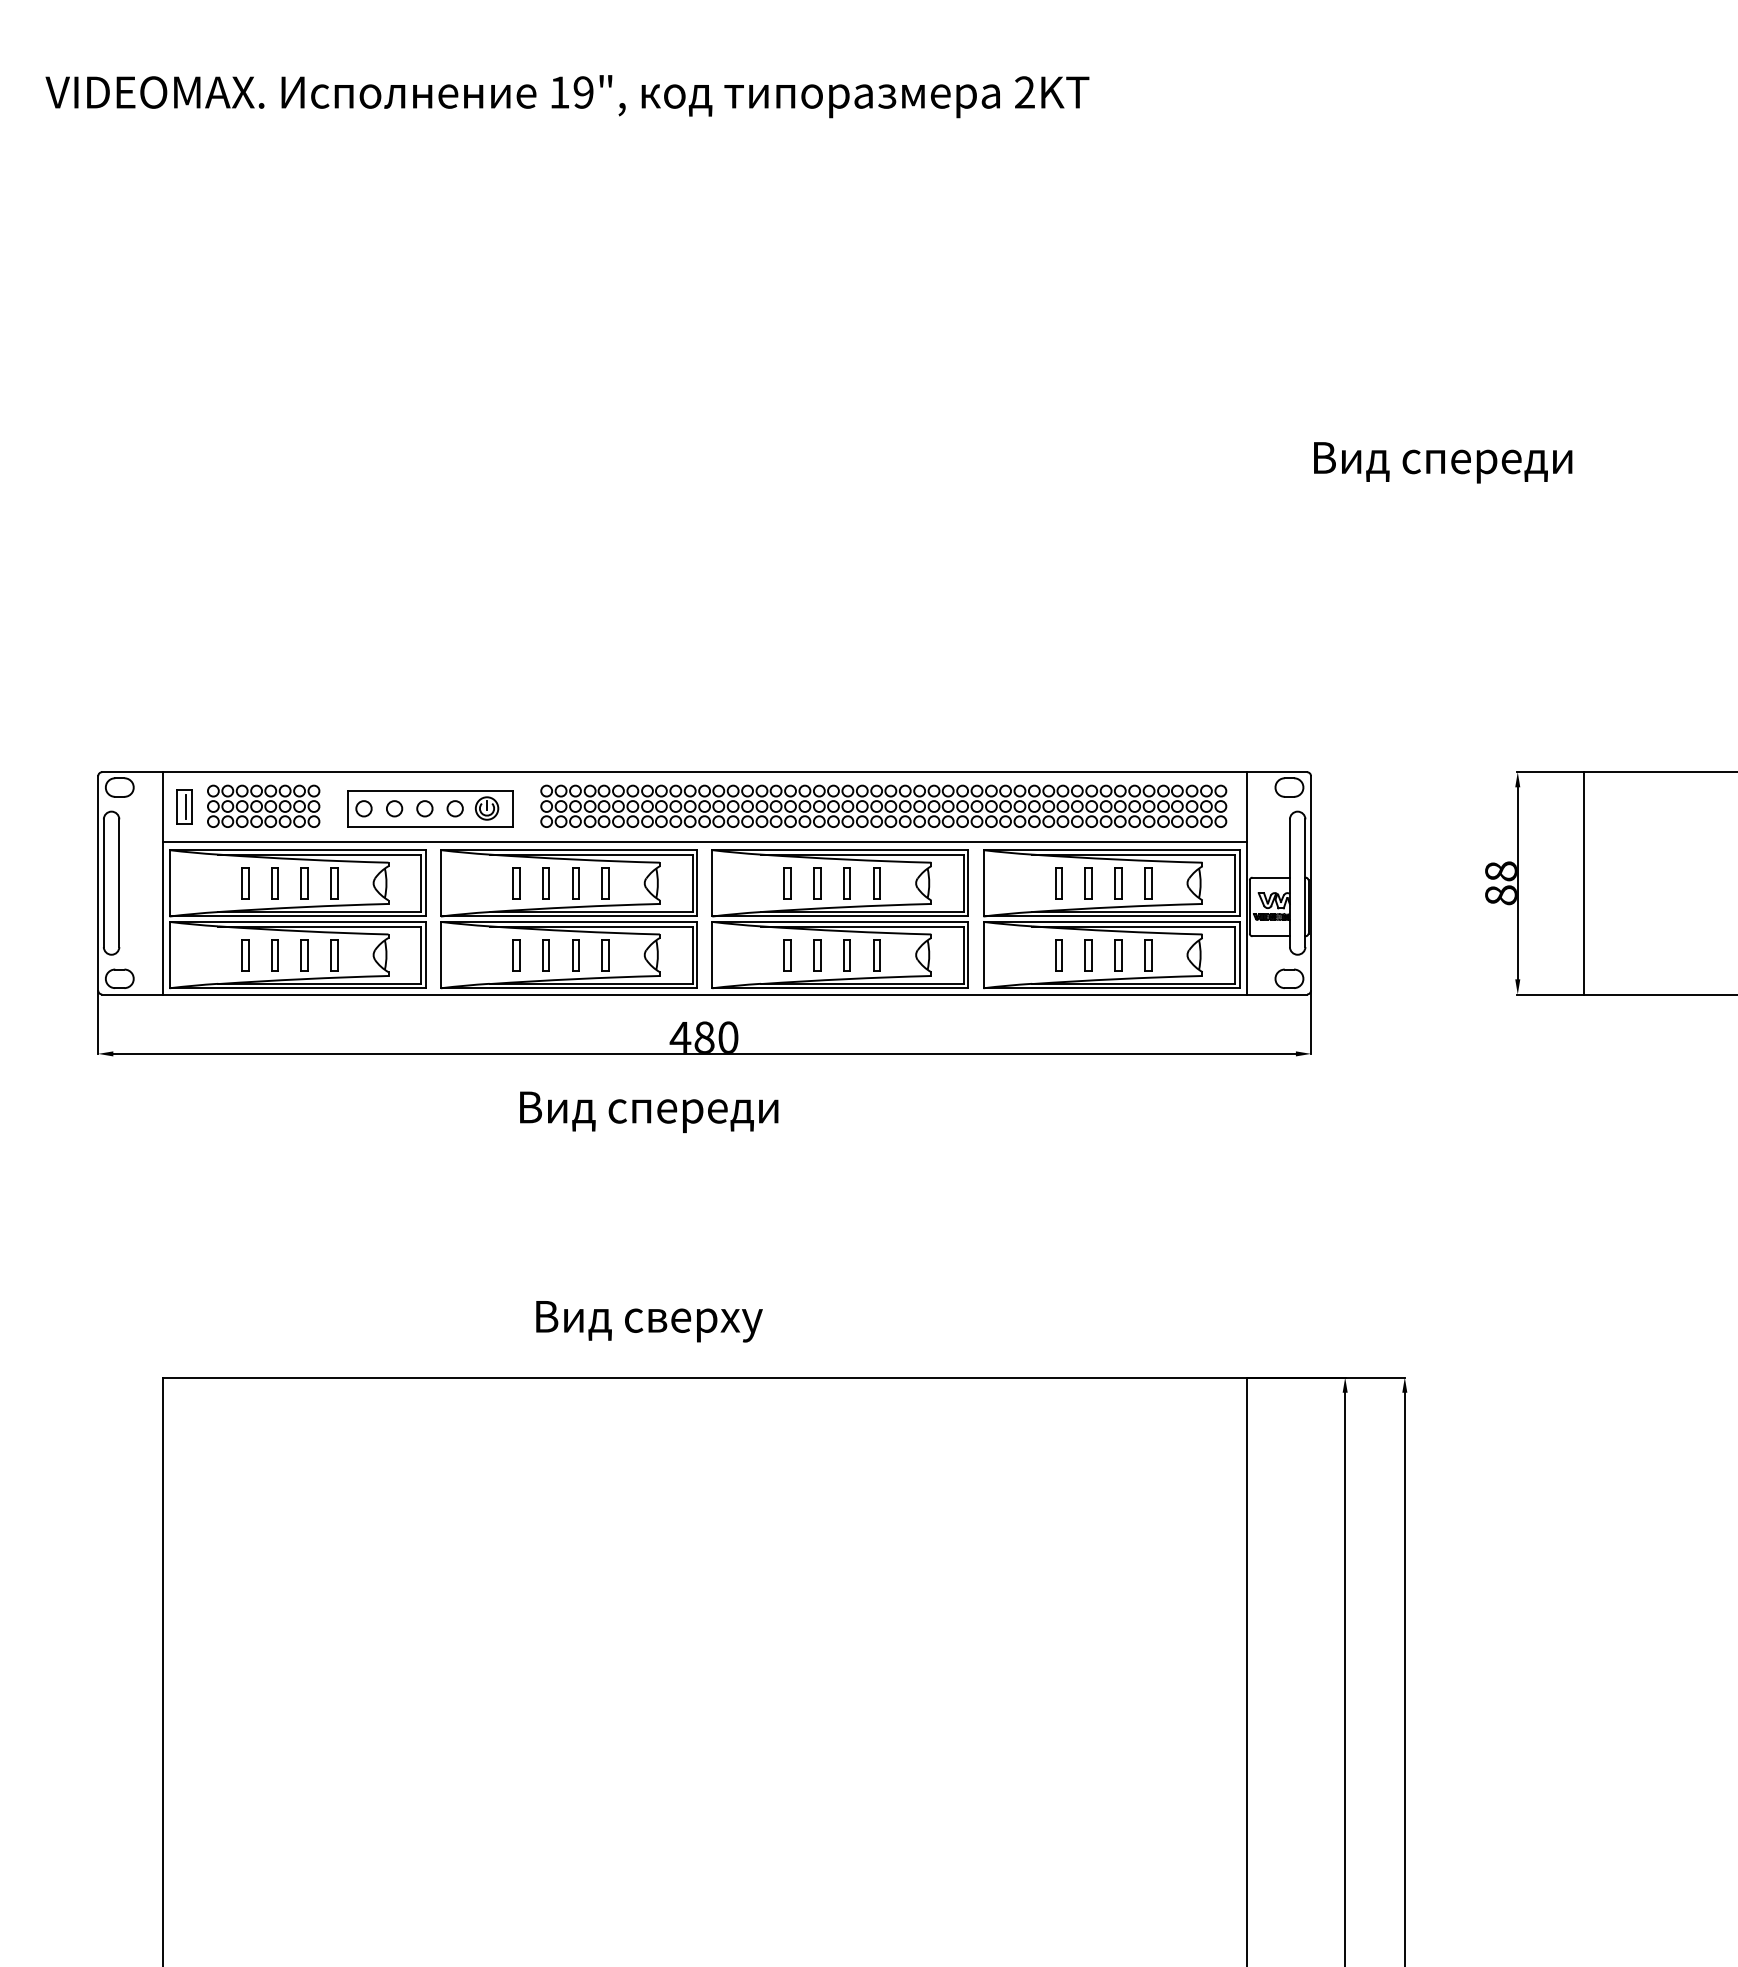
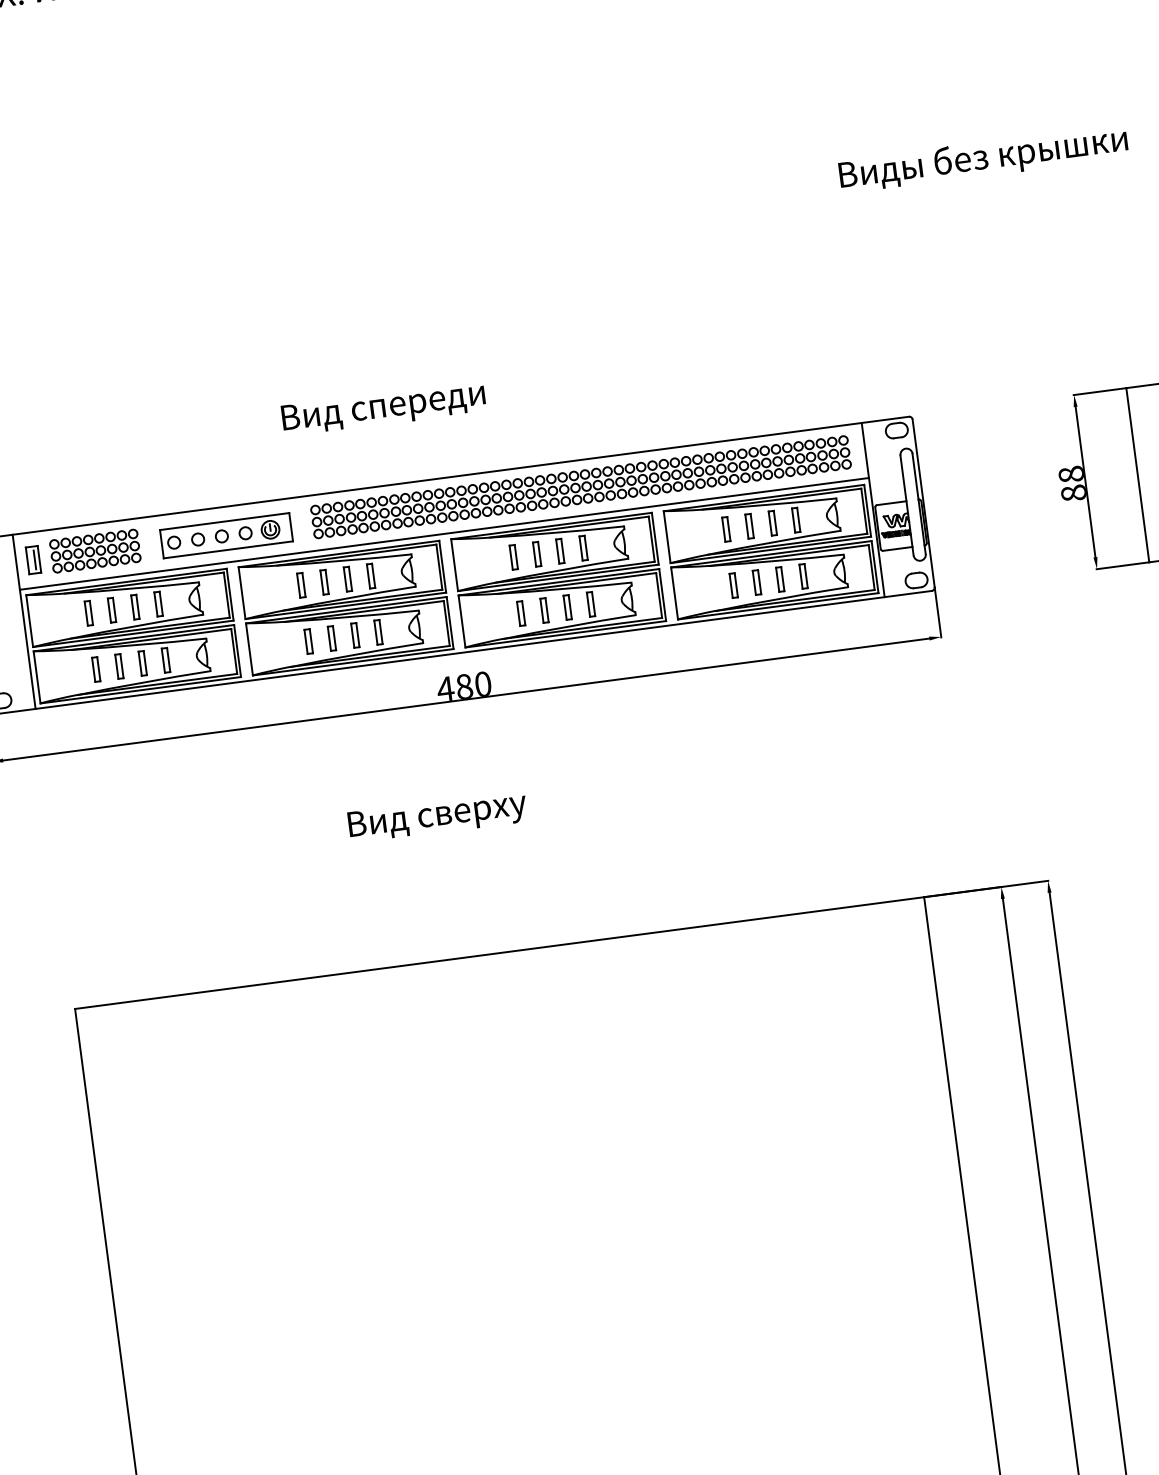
text: (1442, 460) -> (983, 158), Вид спереди -> Виды без крышки
text: (649, 1111) -> (383, 408), moved
text: (649, 1321) -> (437, 816), moved

